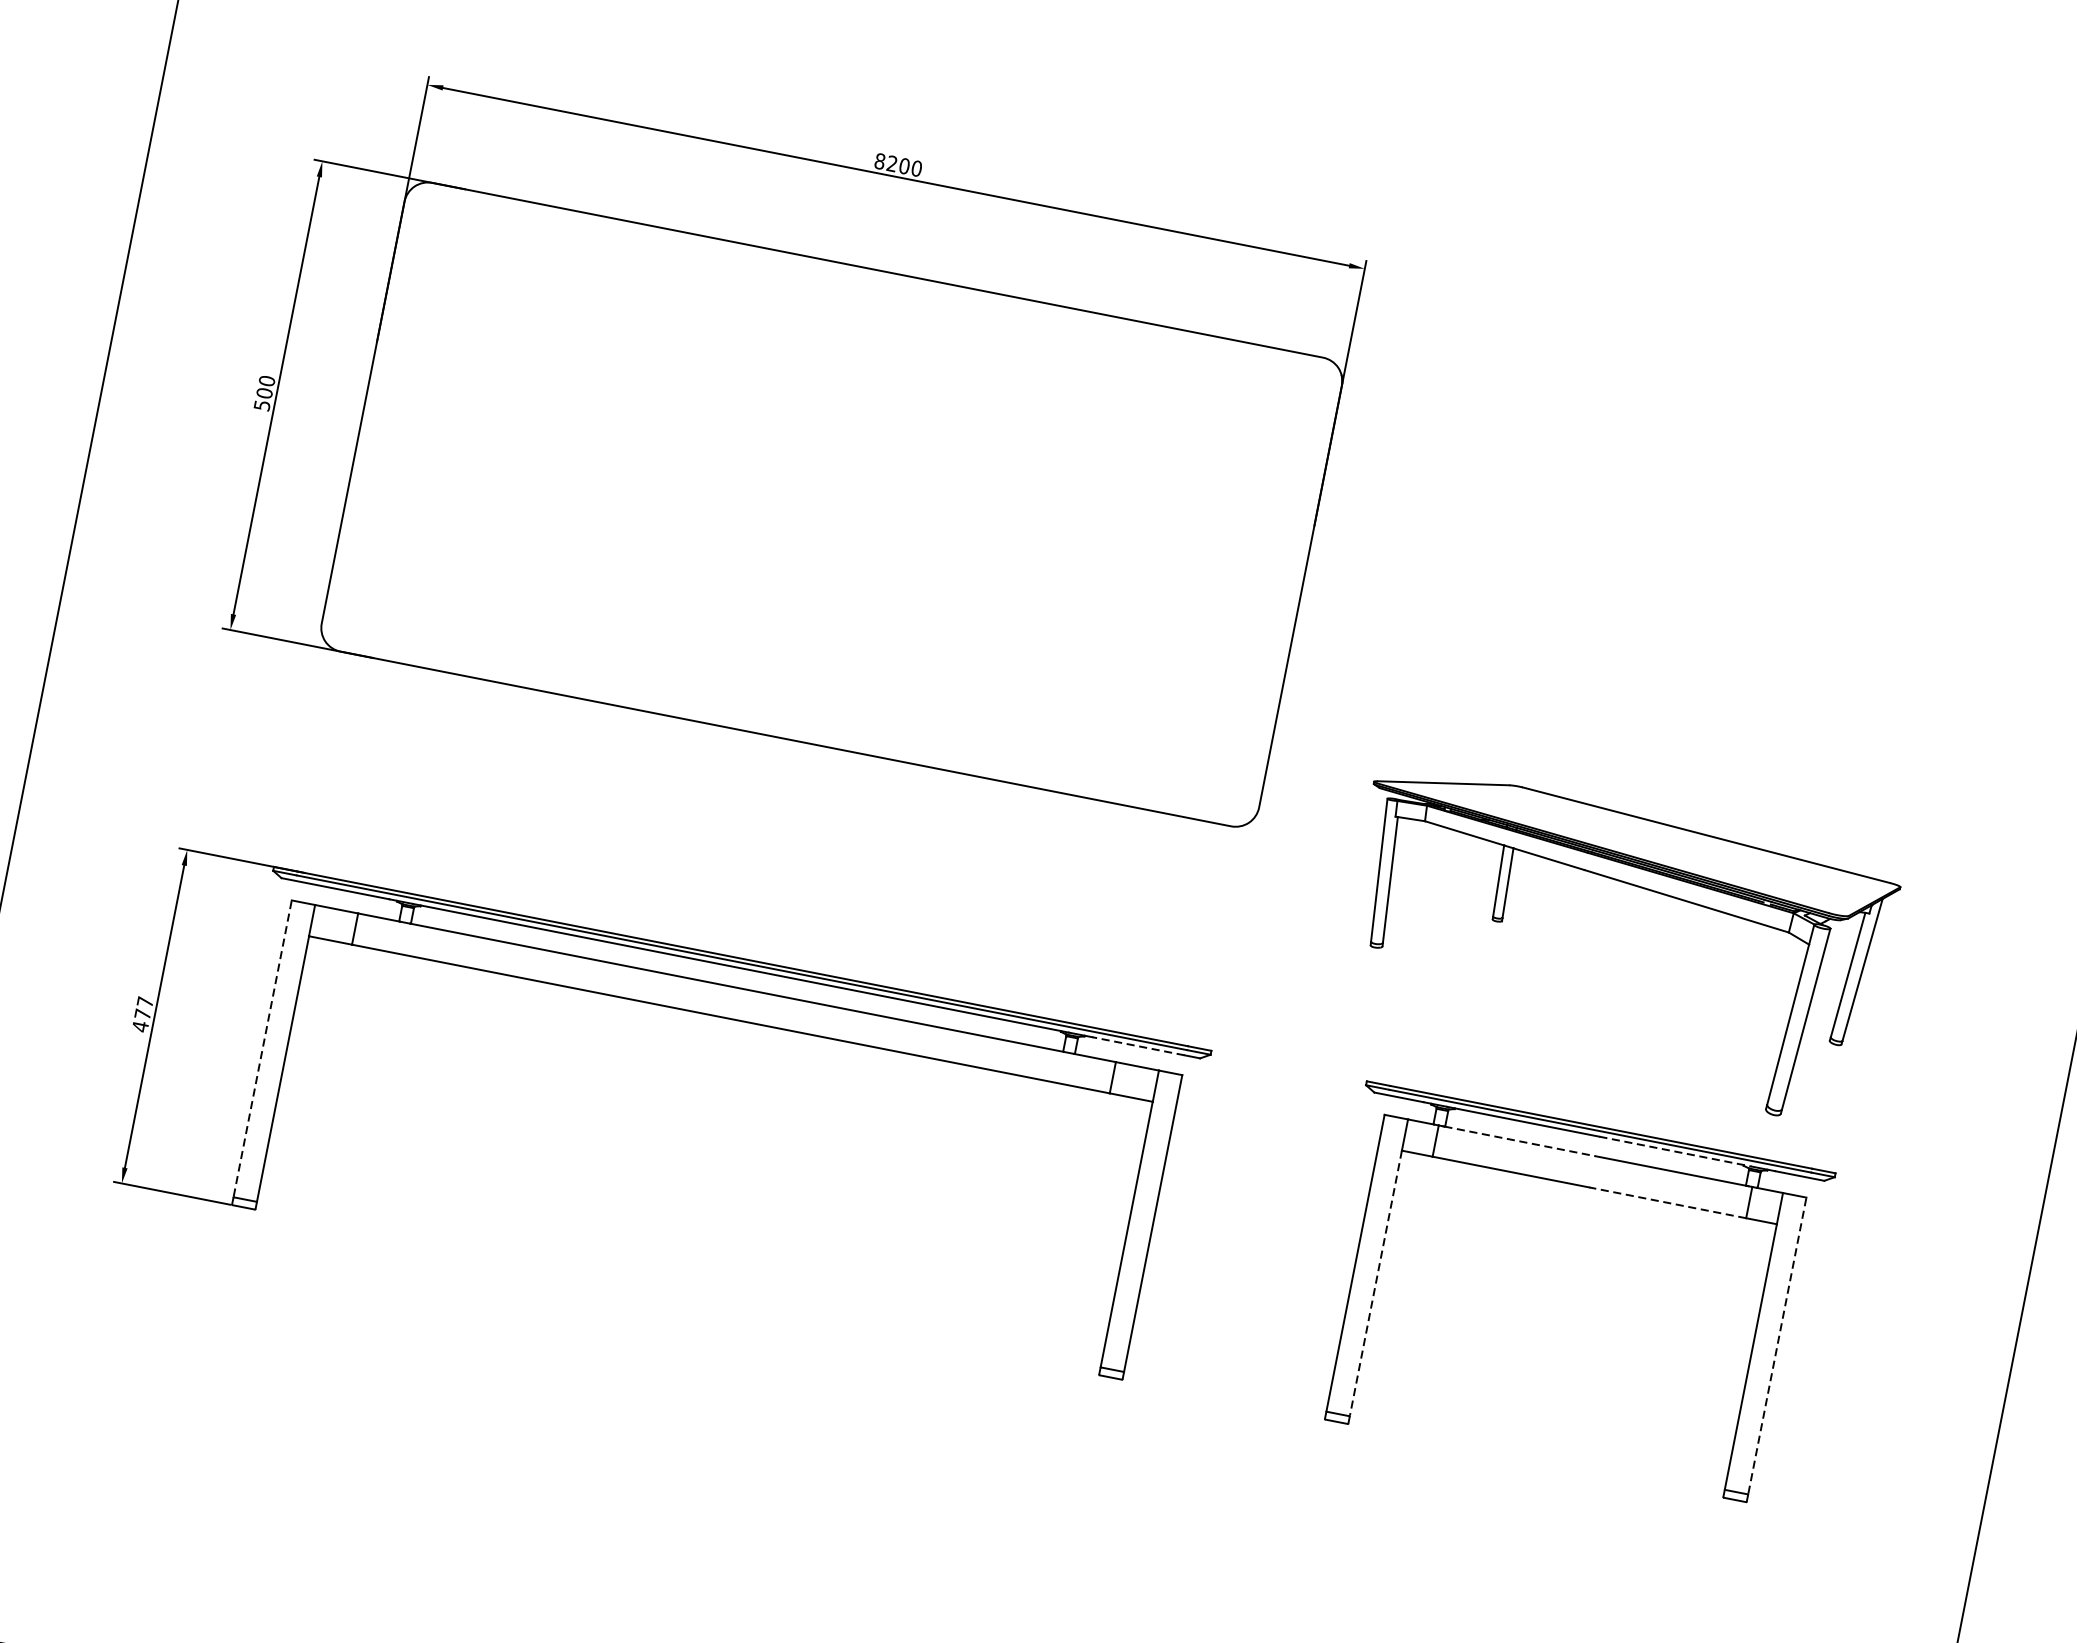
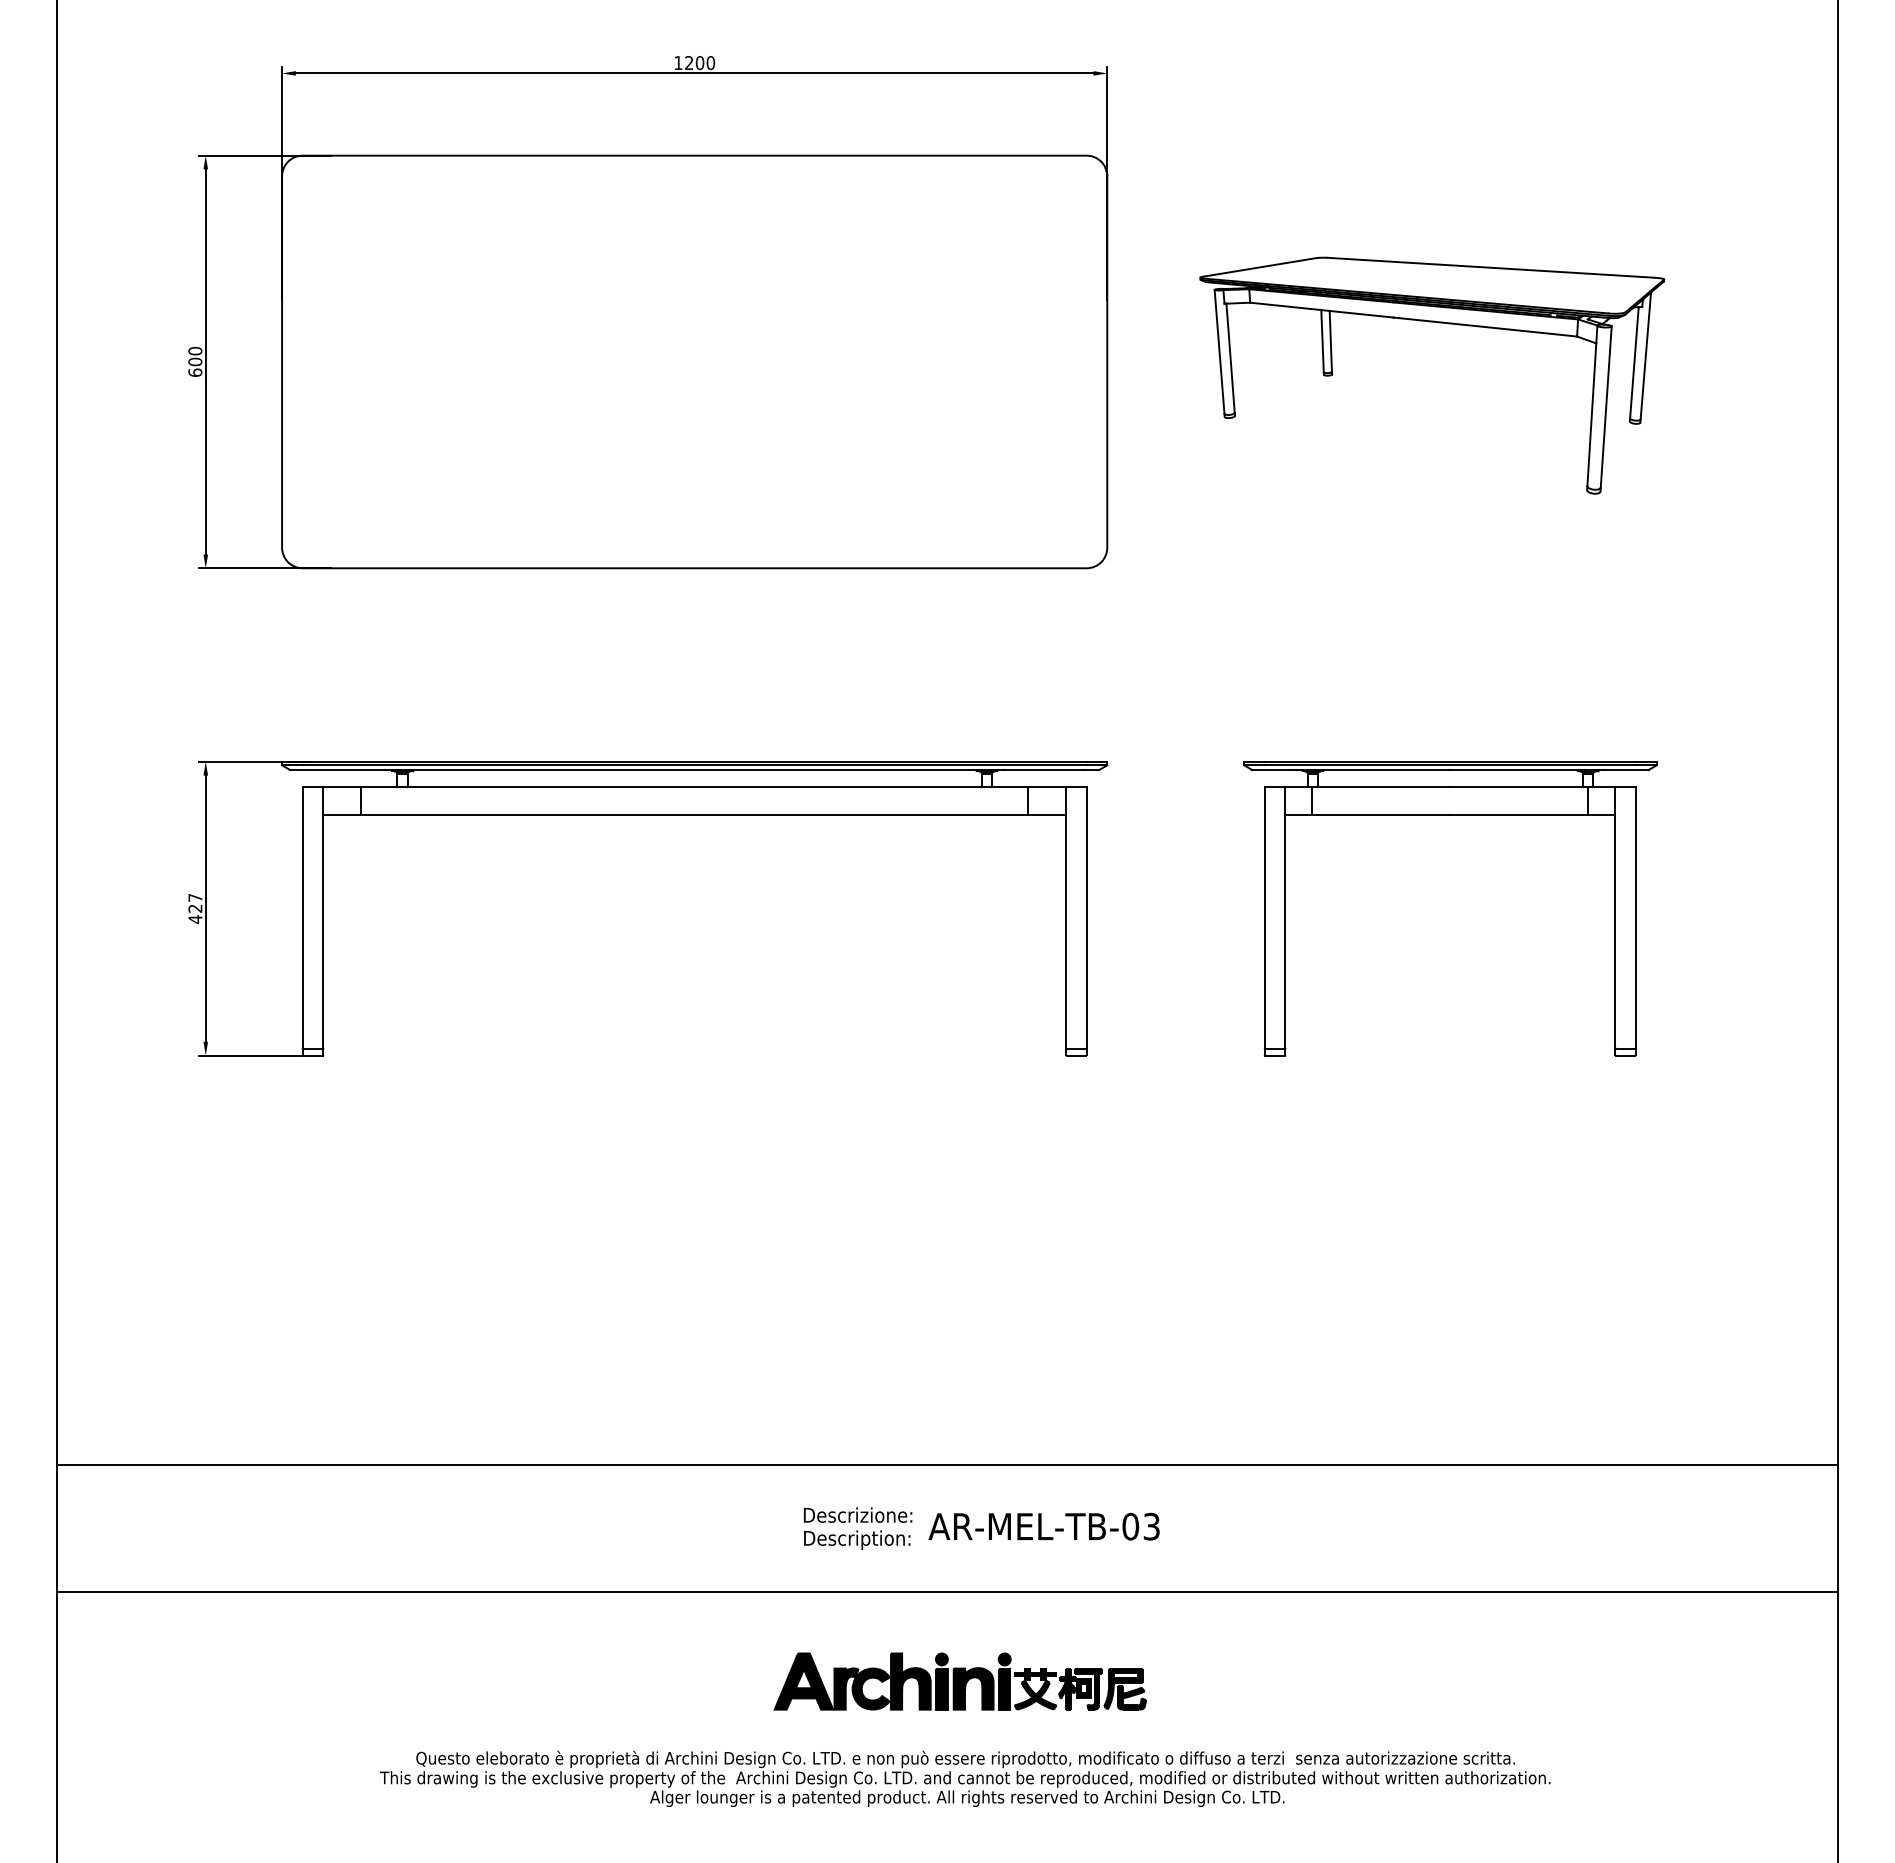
text: (879, 161) -> (678, 63), 8200 -> 1200
text: (262, 405) -> (195, 372), 500 -> 600
part: (1634, 886) -> (1438, 323), moved
text: (142, 1014) -> (195, 908), 477 -> 427
line: (1138, 1046) -> (1044, 770), dashed -> solid
line: (262, 1048) -> (302, 917), dashed -> solid
line: (1519, 1141) -> (1383, 787), dashed -> solid
line: (1675, 1152) -> (1517, 770), dashed -> solid
line: (1666, 1202) -> (1518, 814), dashed -> solid
line: (1376, 1283) -> (1285, 931), dashed -> solid
line: (1777, 1345) -> (1636, 917), dashed -> solid

